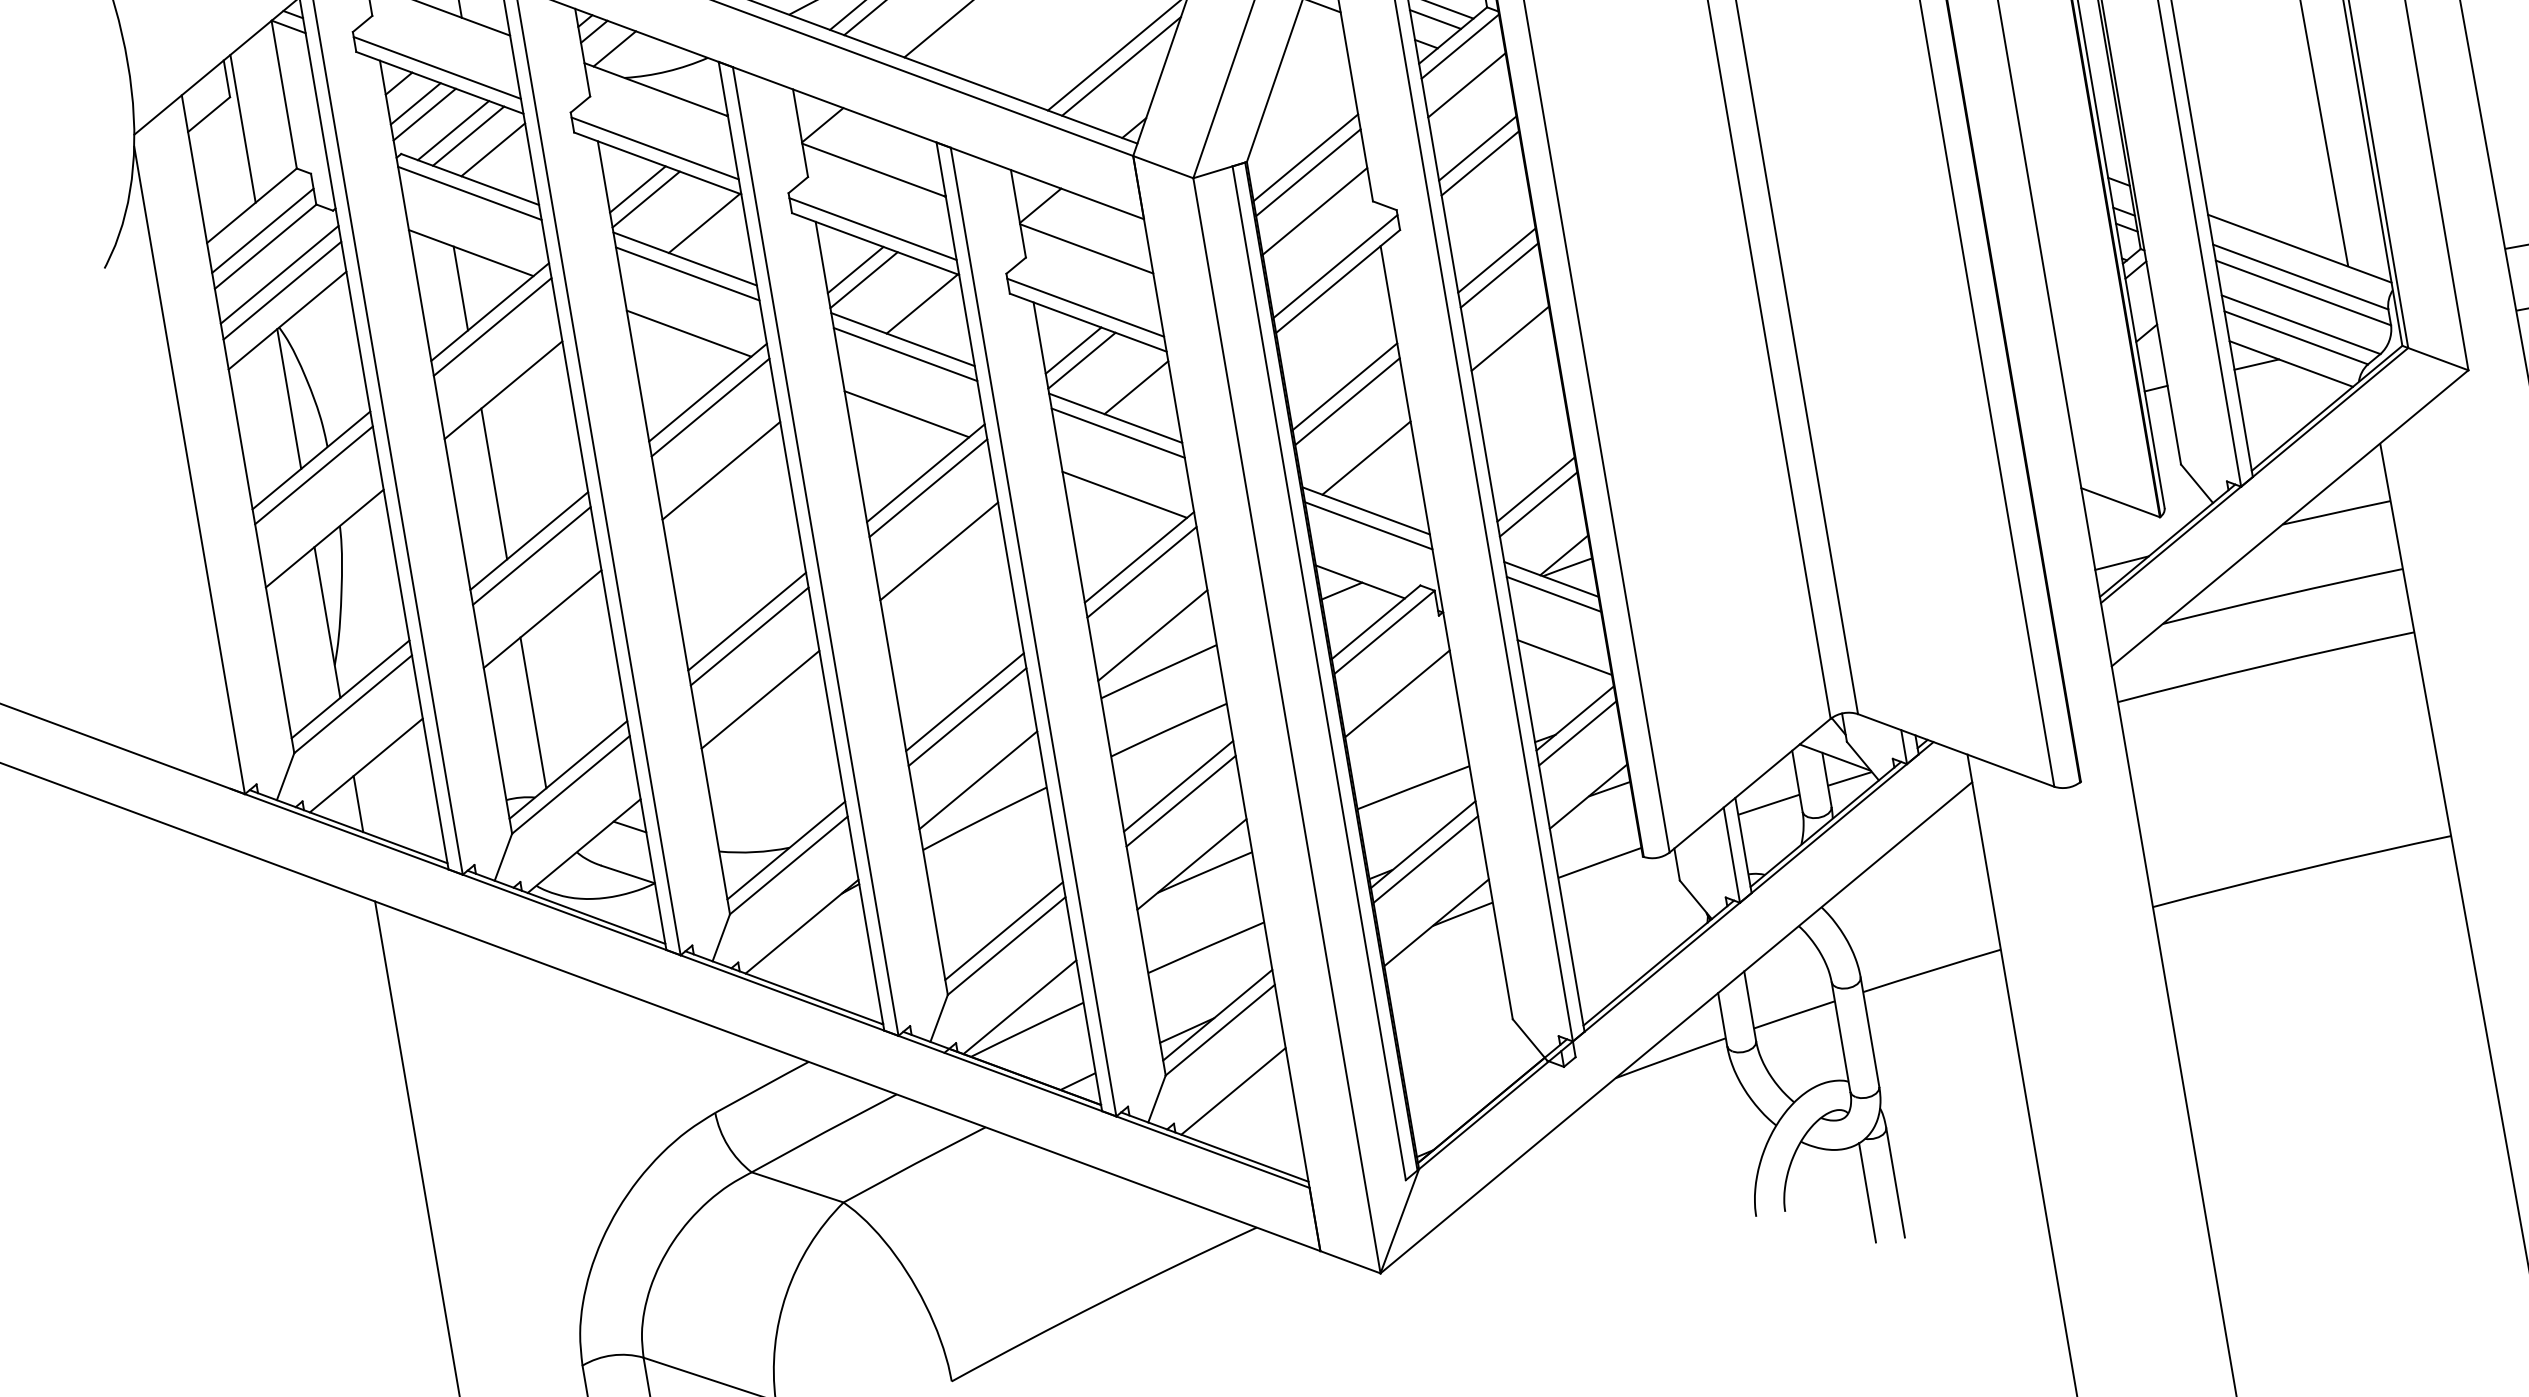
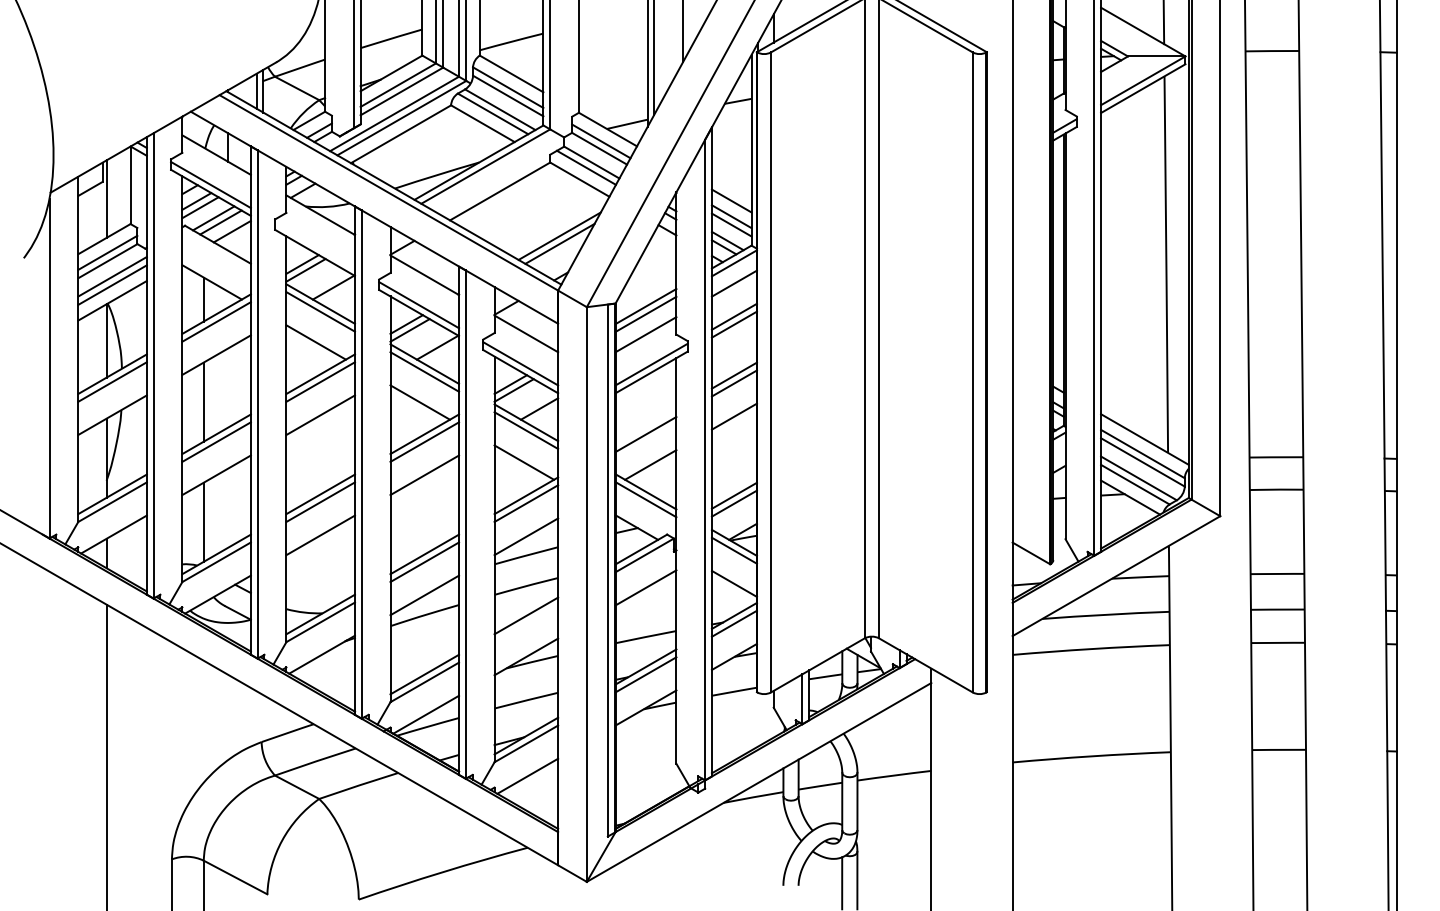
line: (654, 149) -> (314, 245), removed
line: (469, 192) -> (216, 251), removed
line: (1343, 386) -> (645, 426), removed
line: (1181, 800) -> (526, 623), removed

